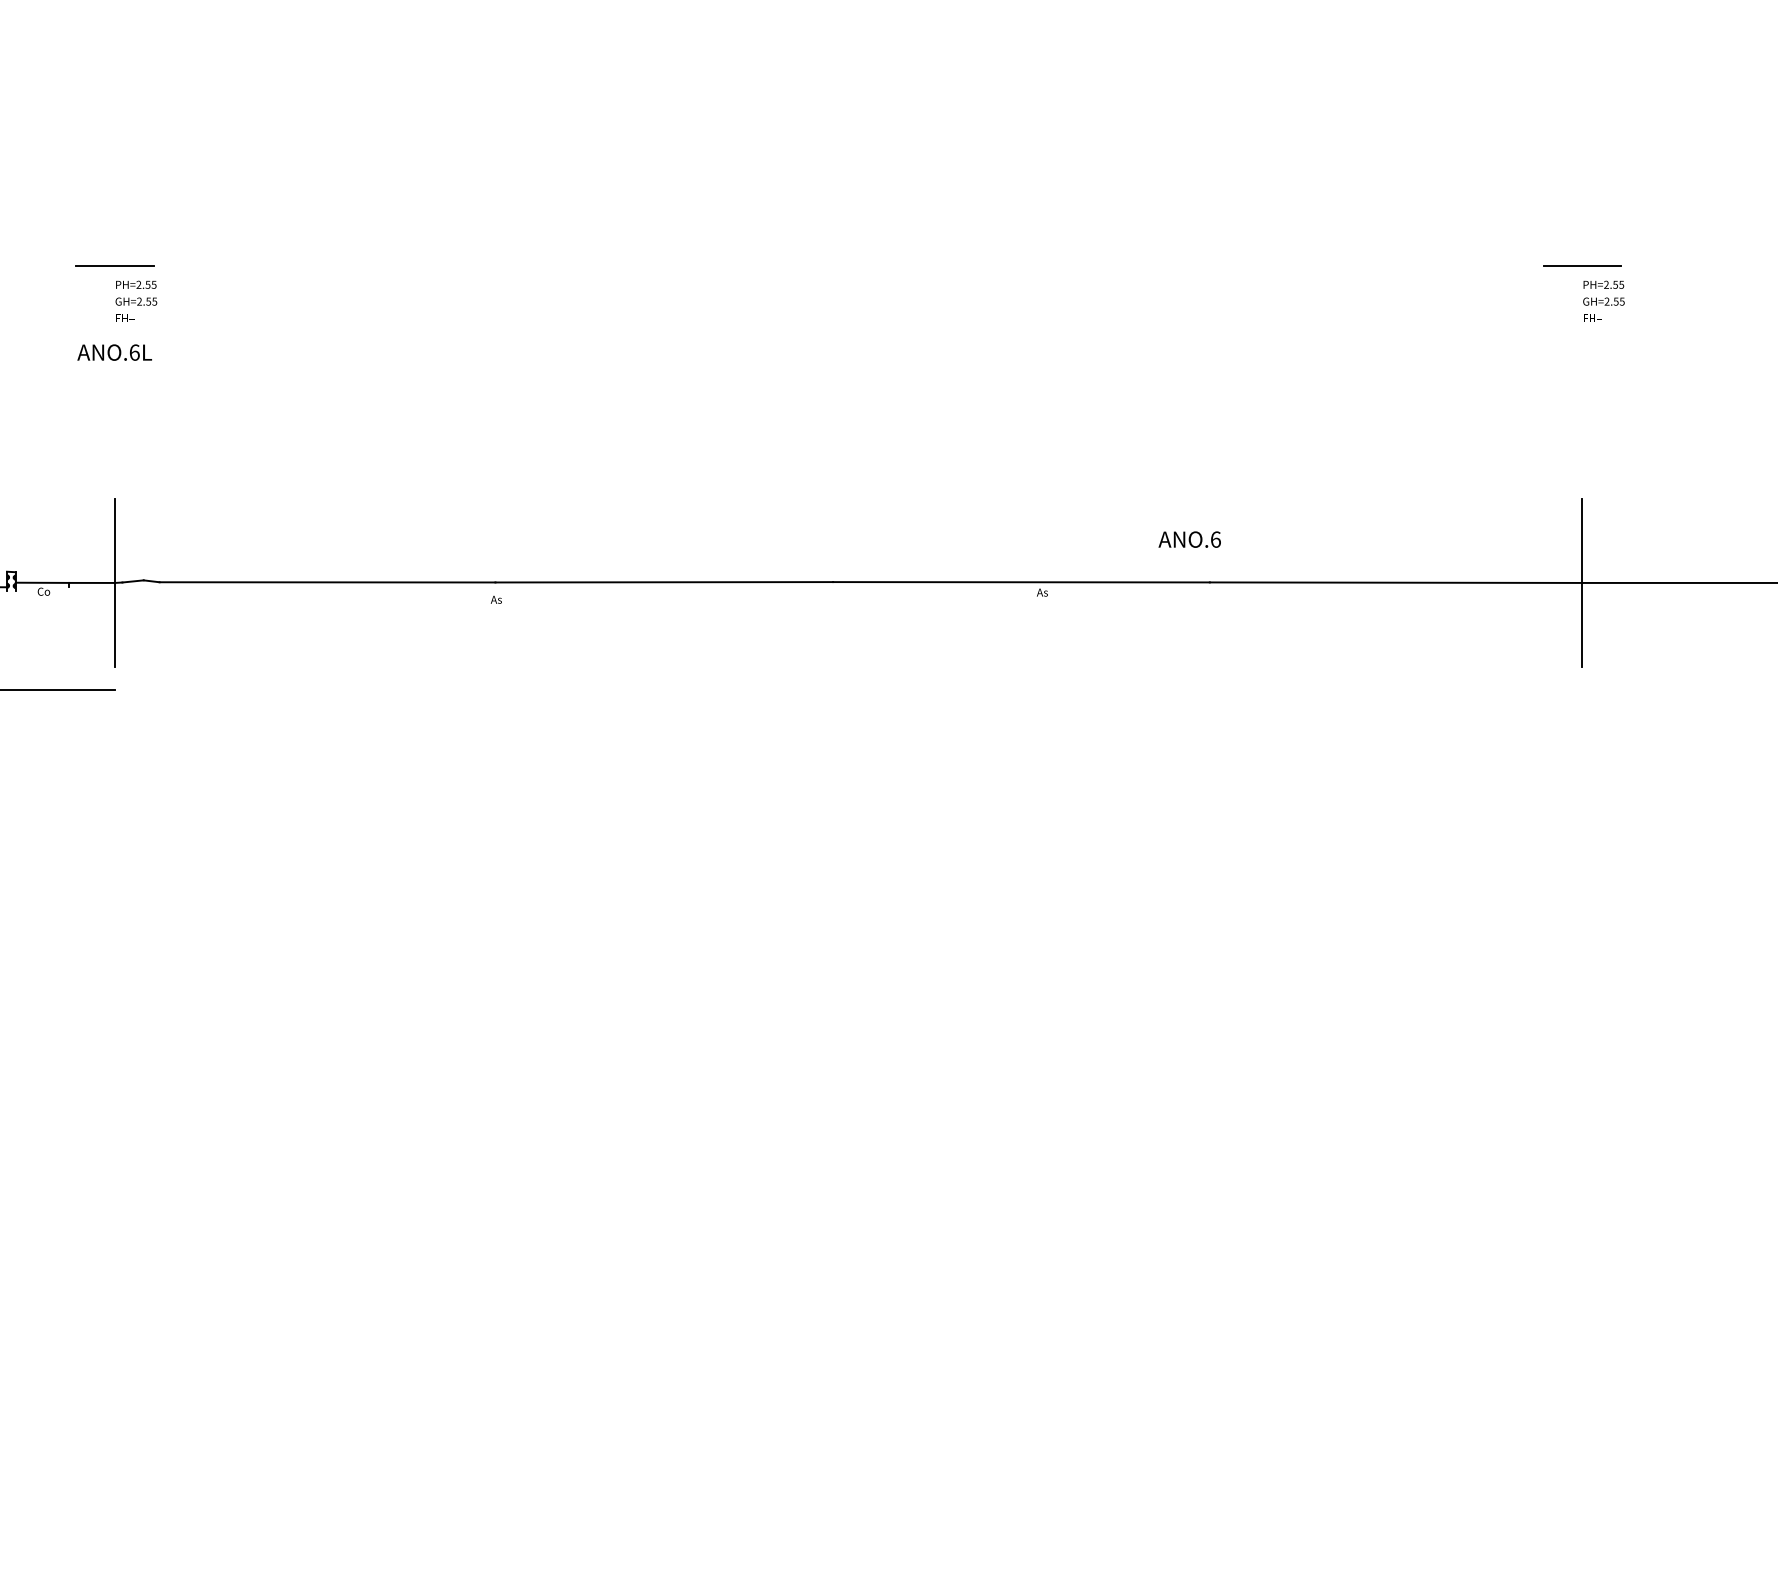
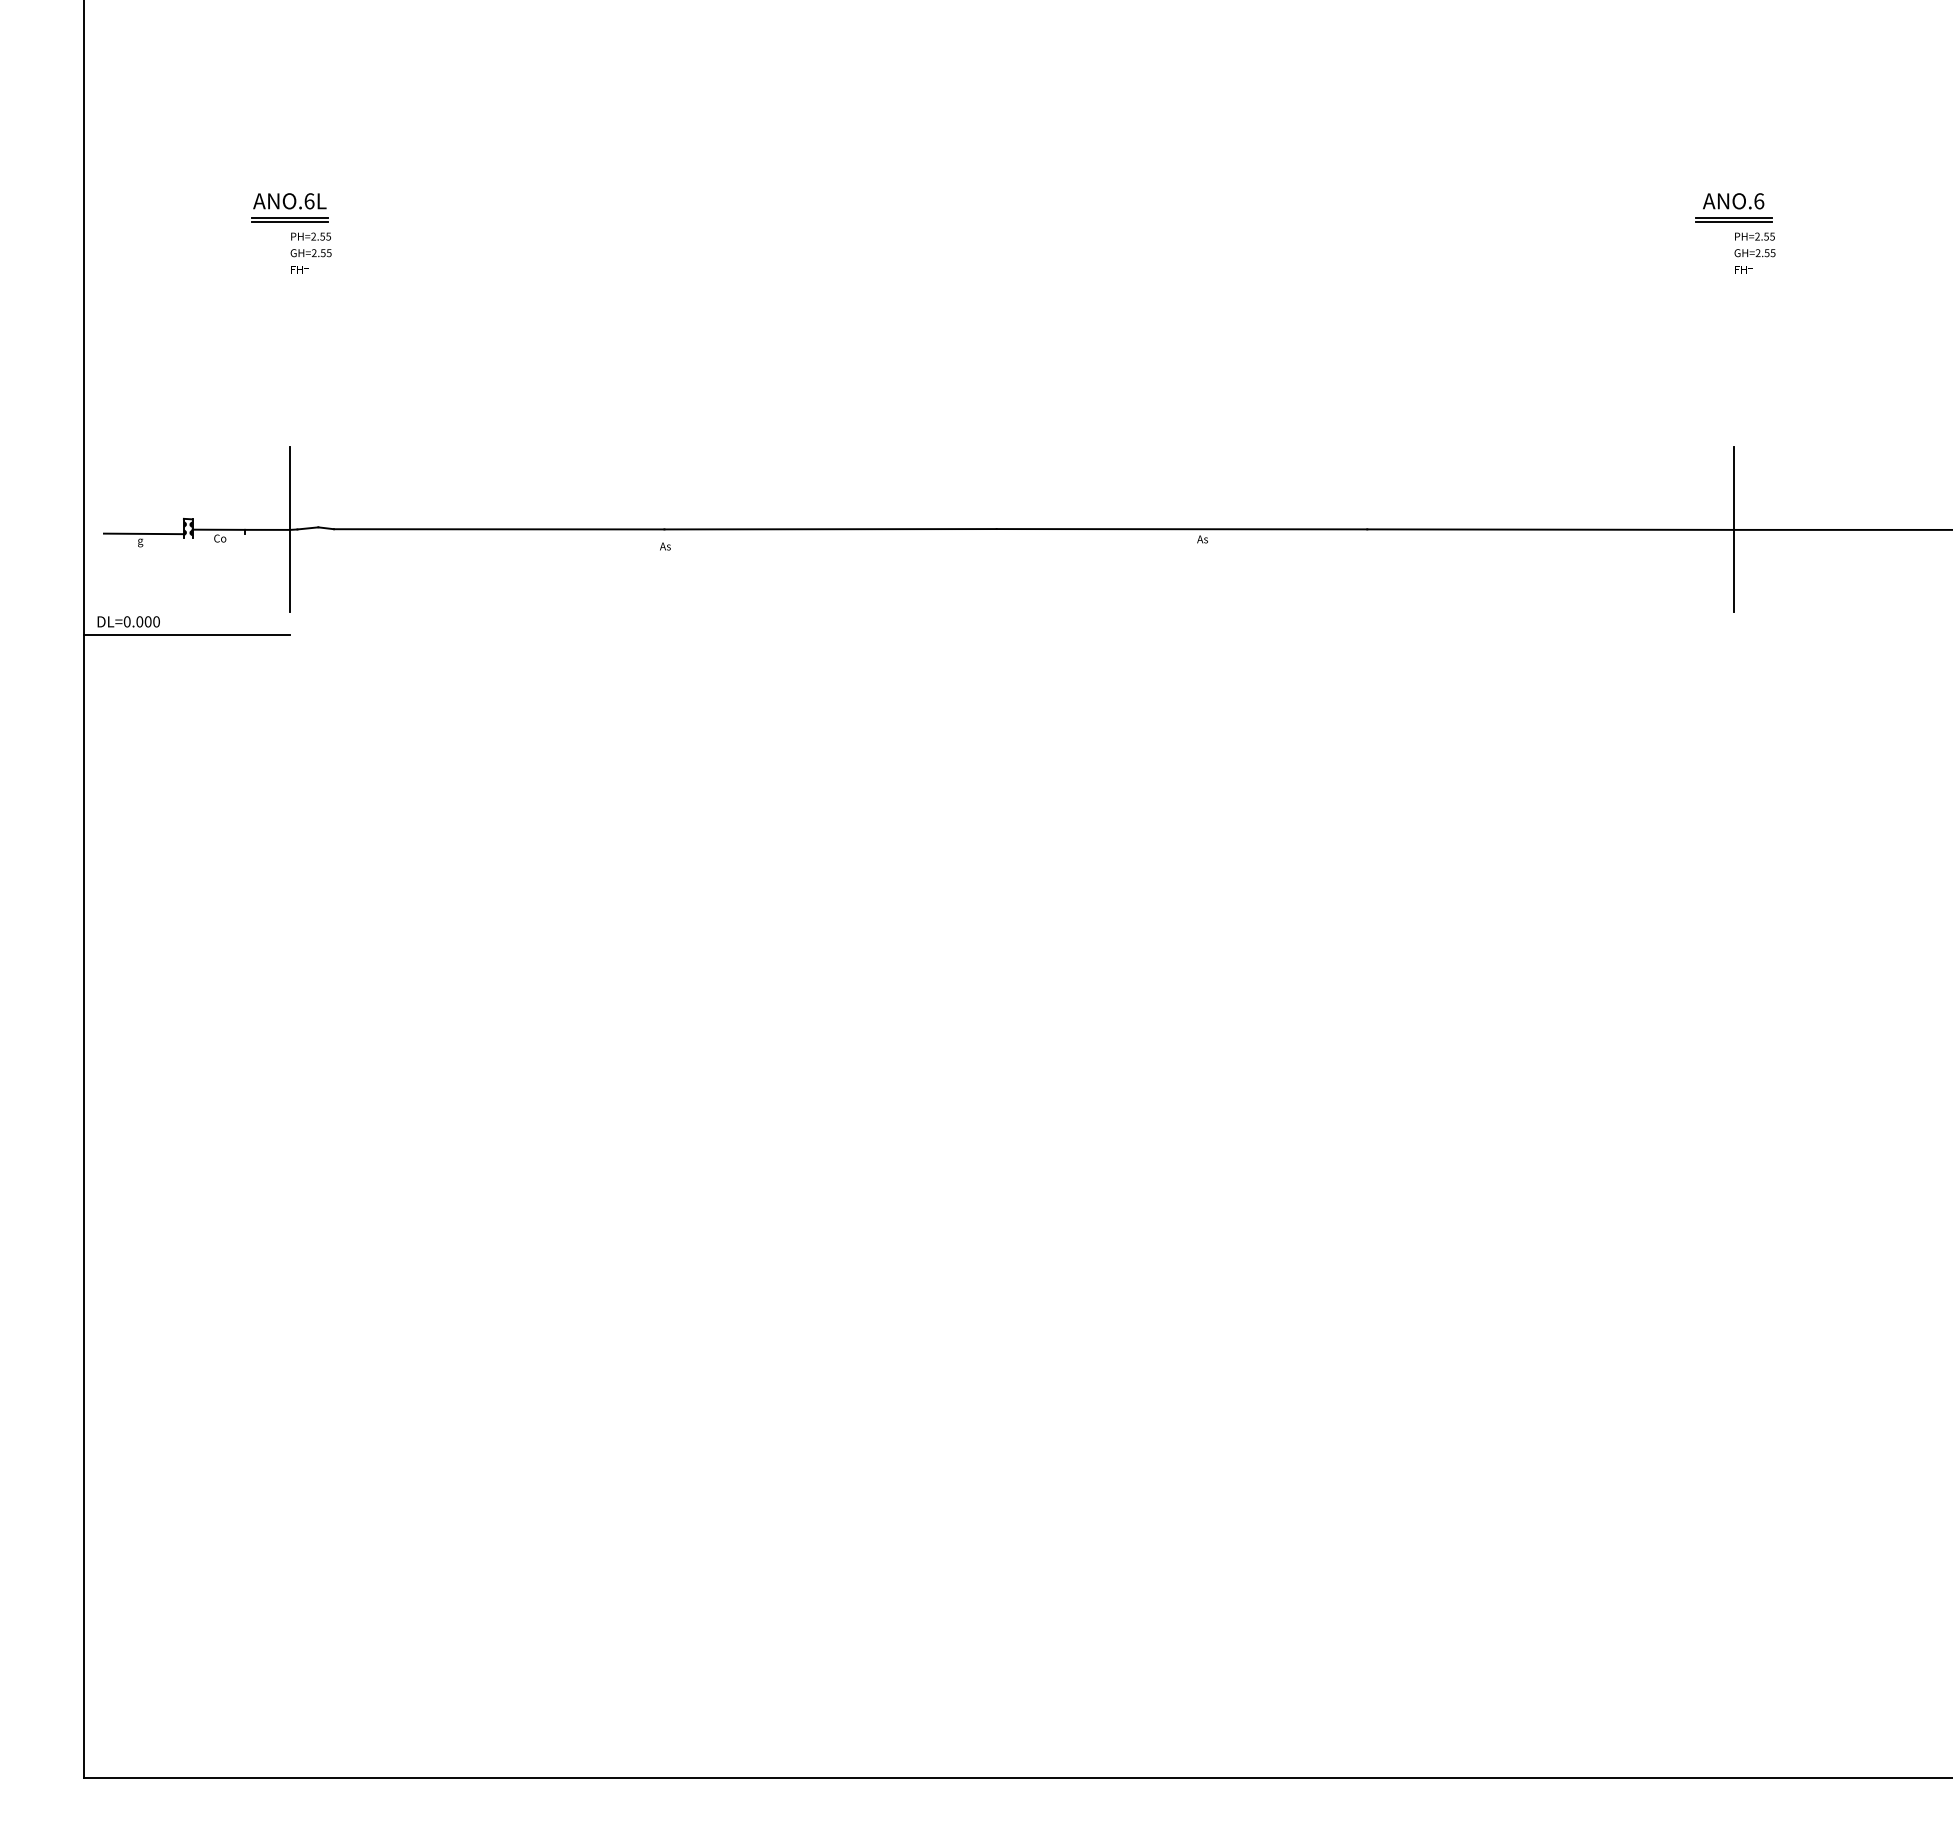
line: (114, 270) -> (289, 222), added
line: (1582, 270) -> (1733, 222), added
text: (114, 352) -> (289, 201), moved
text: (1189, 539) -> (1733, 201), moved

